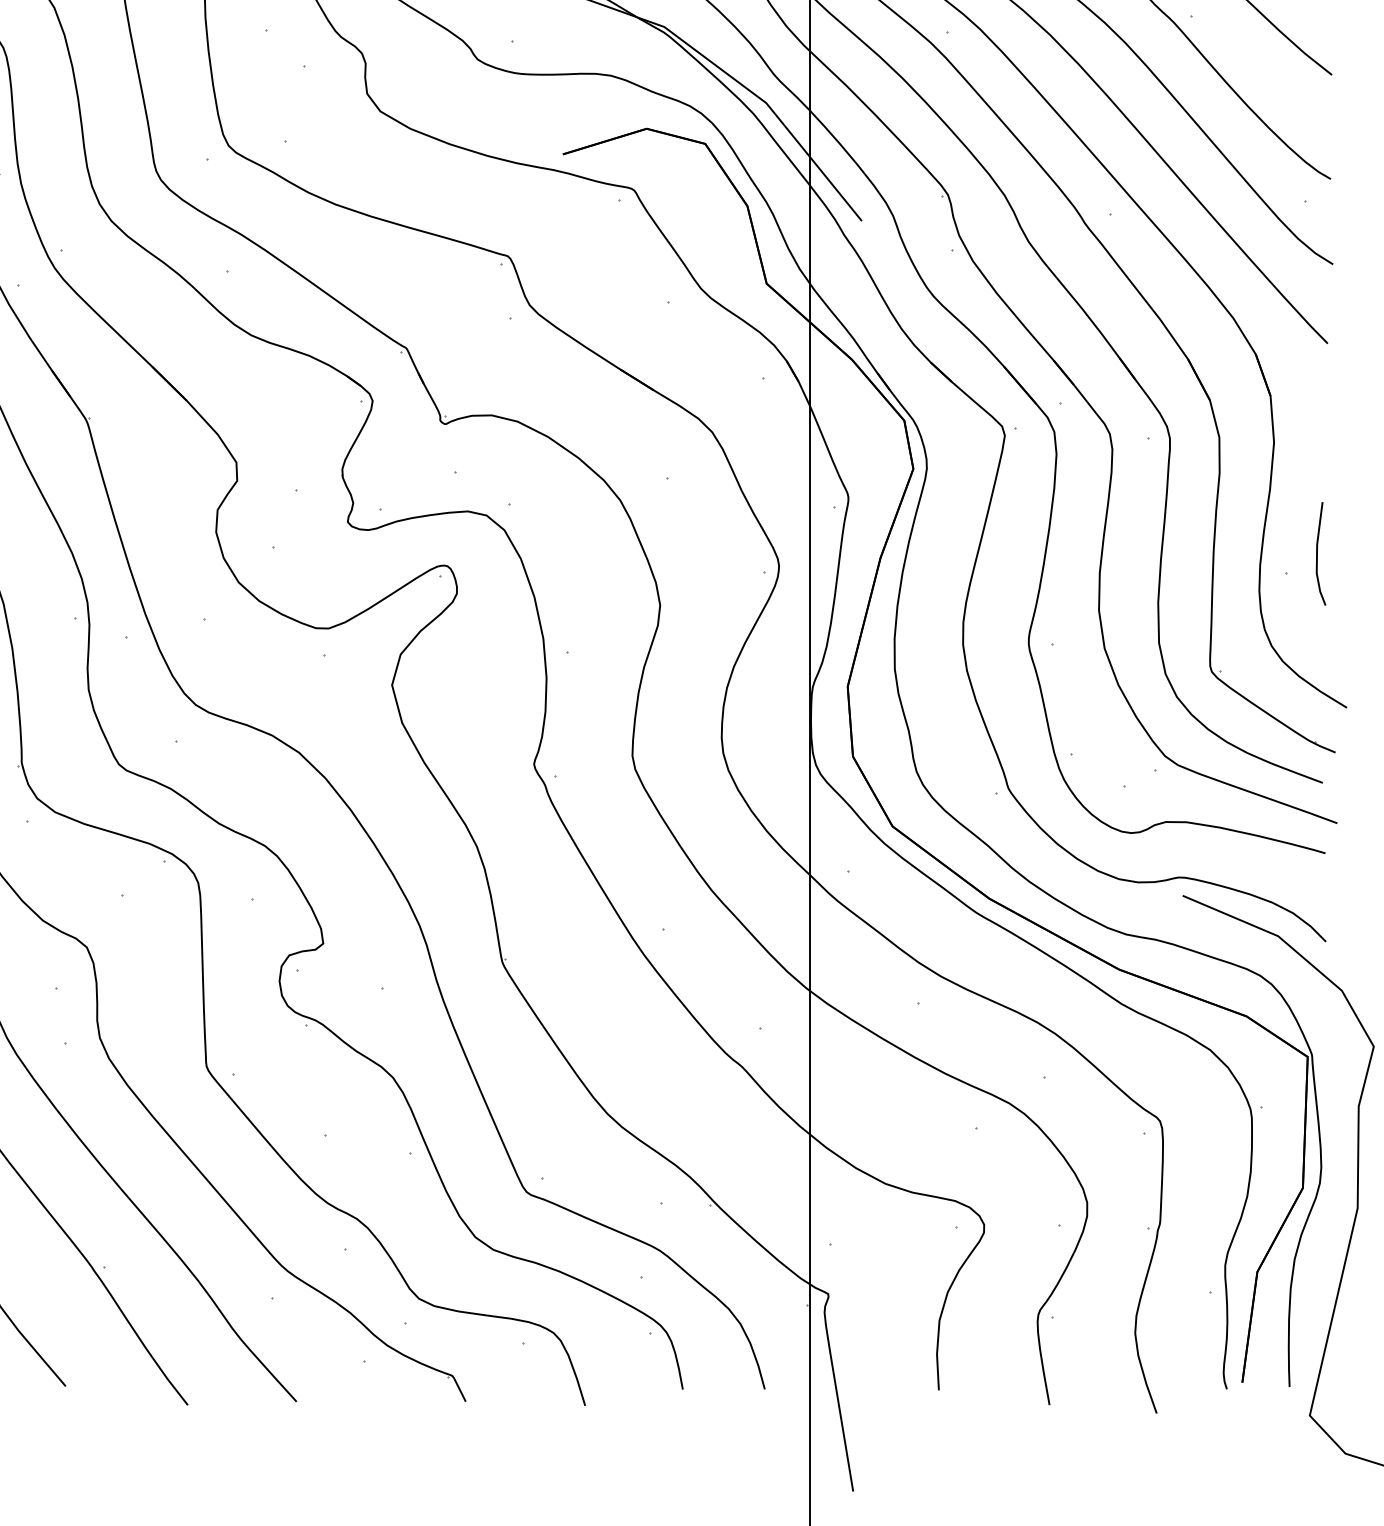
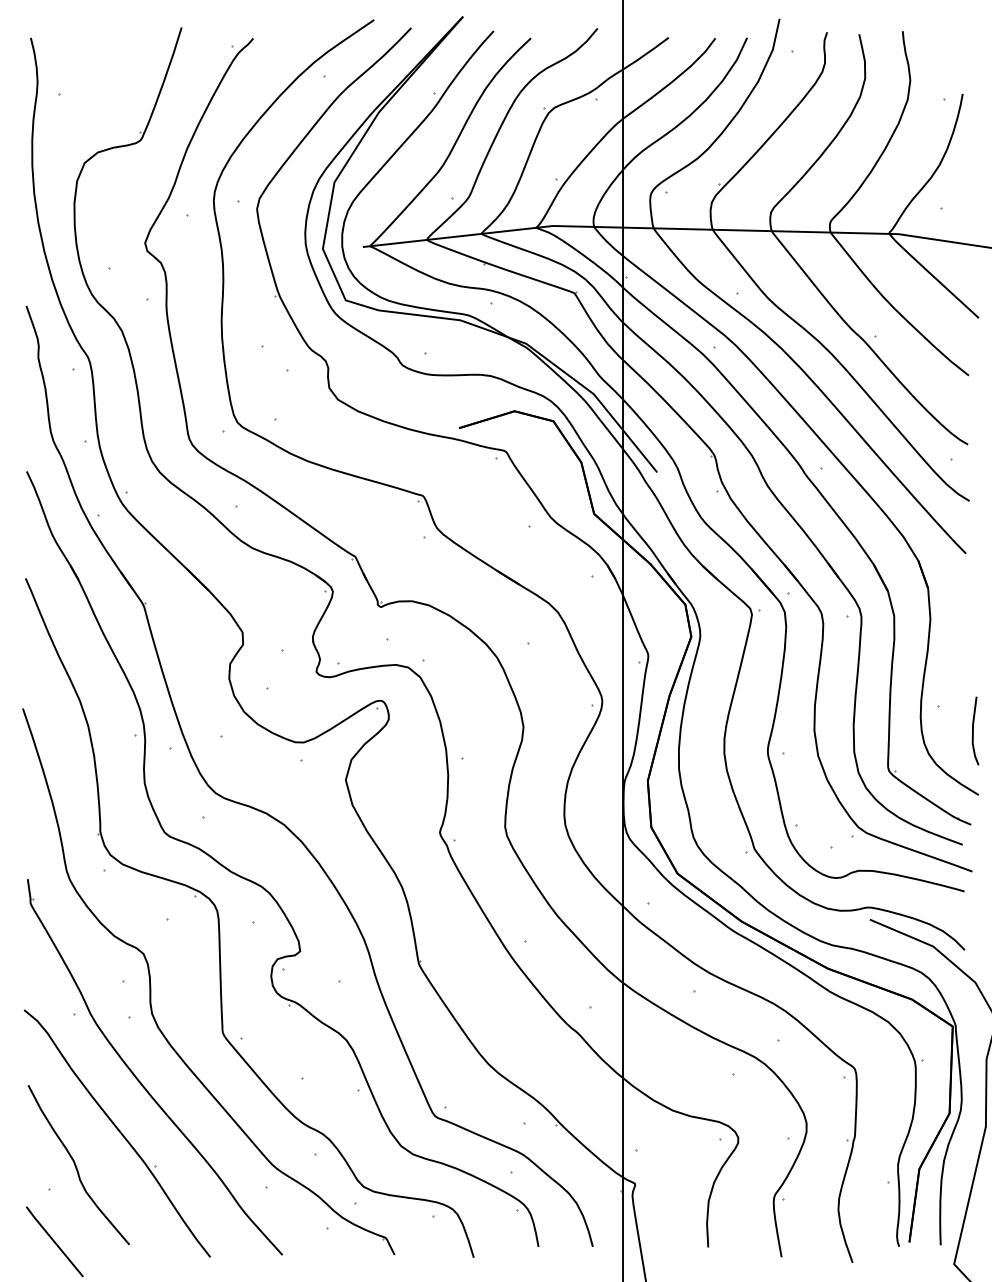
line: (1317, 553) -> (973, 730), moved

